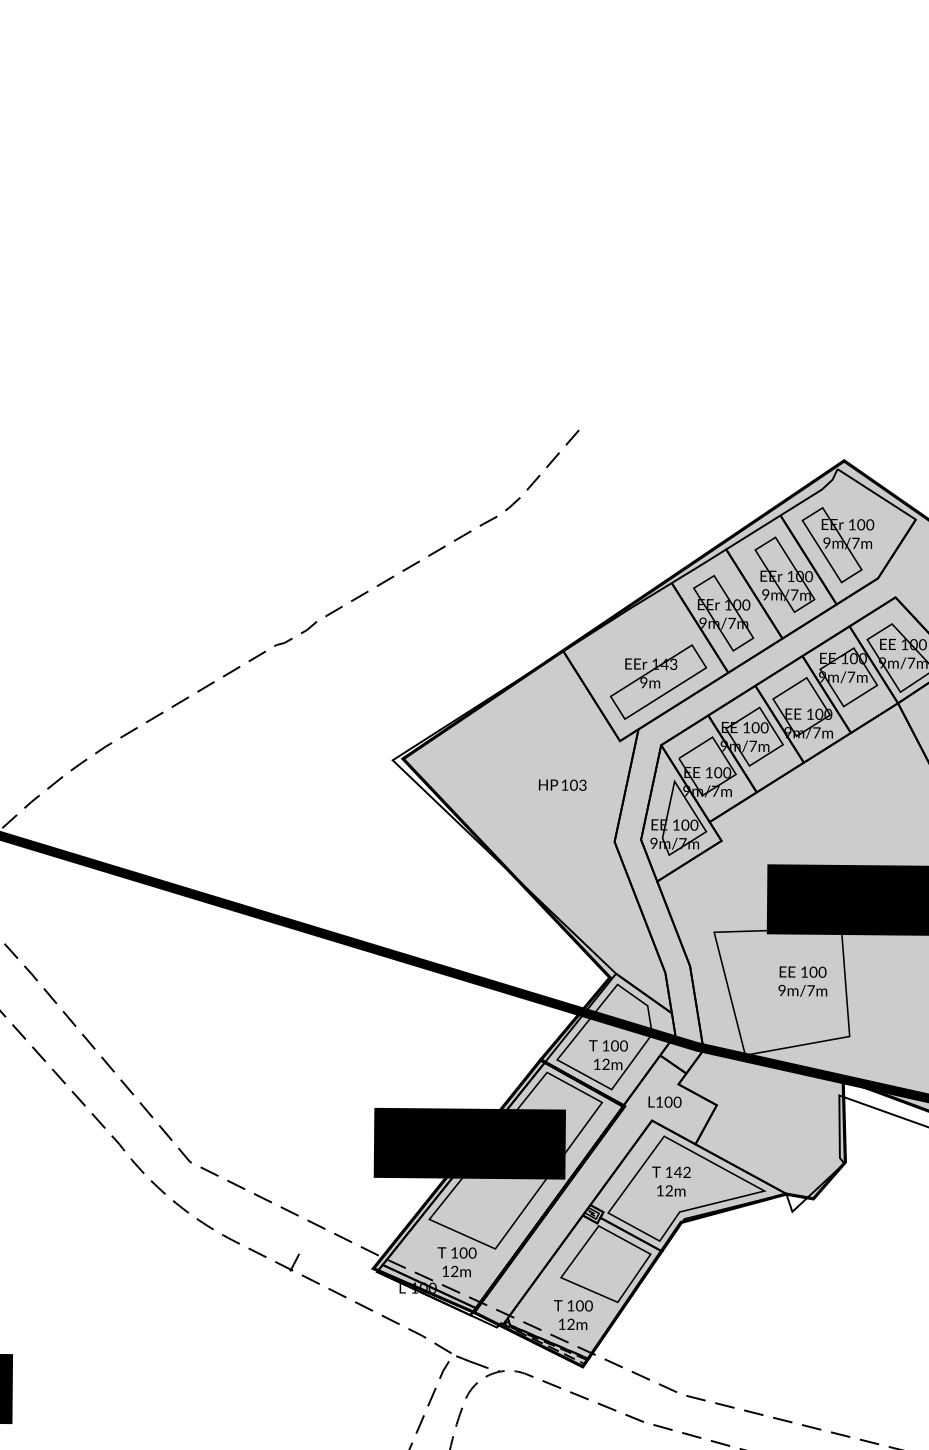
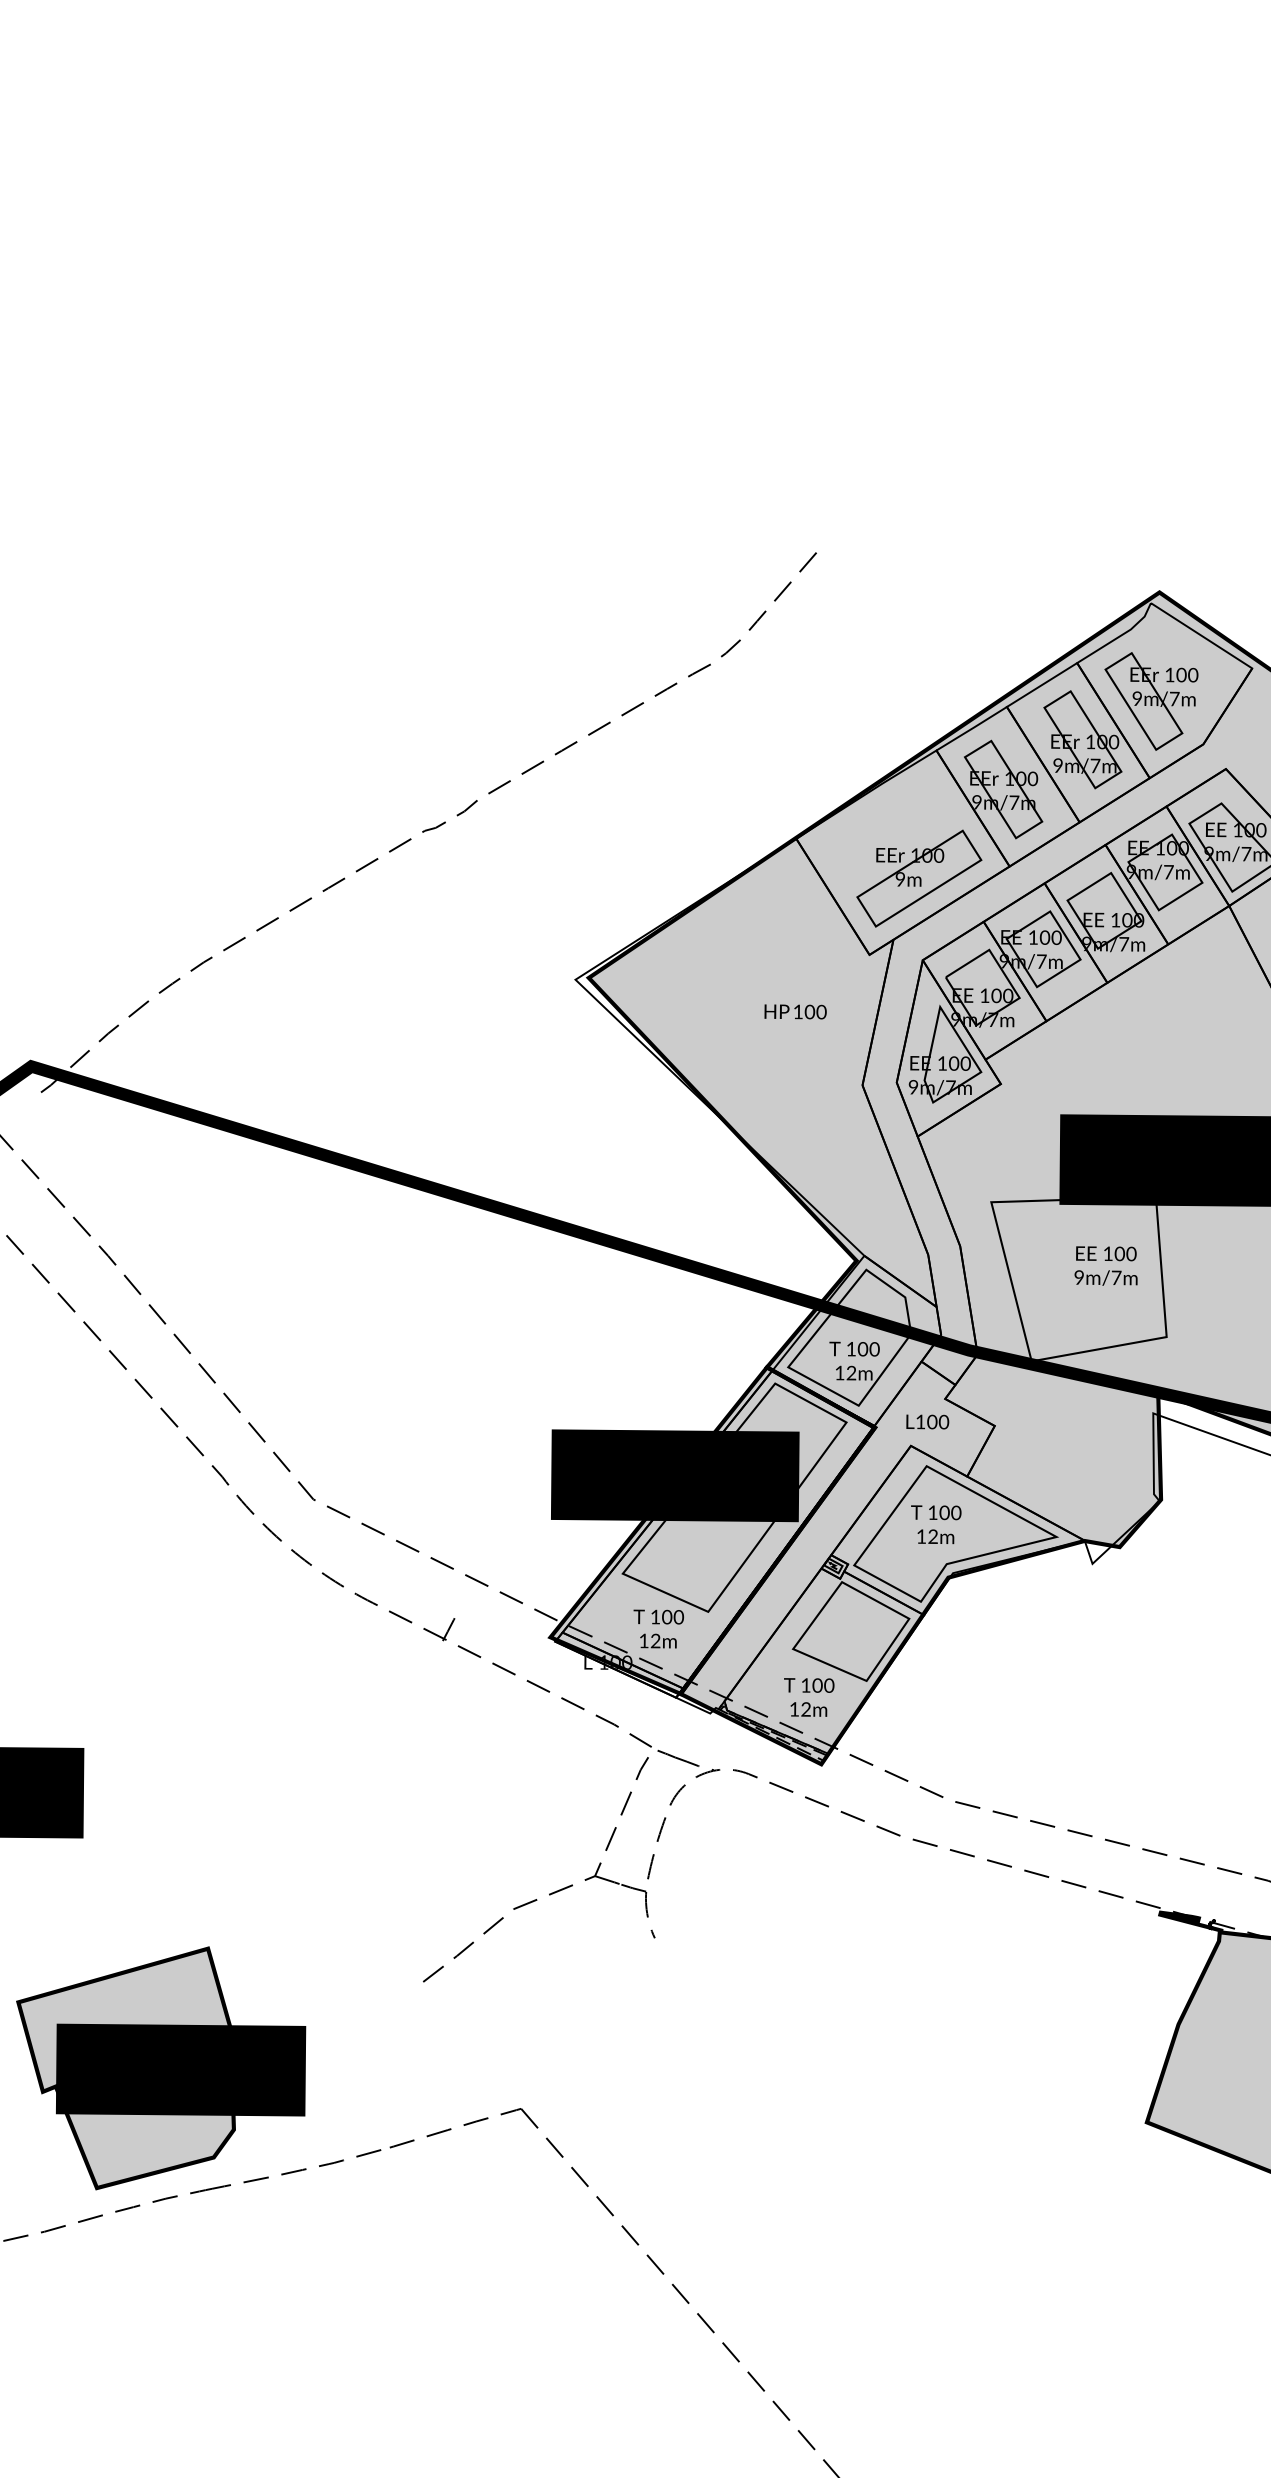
text: (669, 664) -> (933, 855), 143 -> 100
text: (582, 784) -> (821, 1011), 103 -> 100
text: (682, 1172) -> (950, 1512), 142 -> 100

